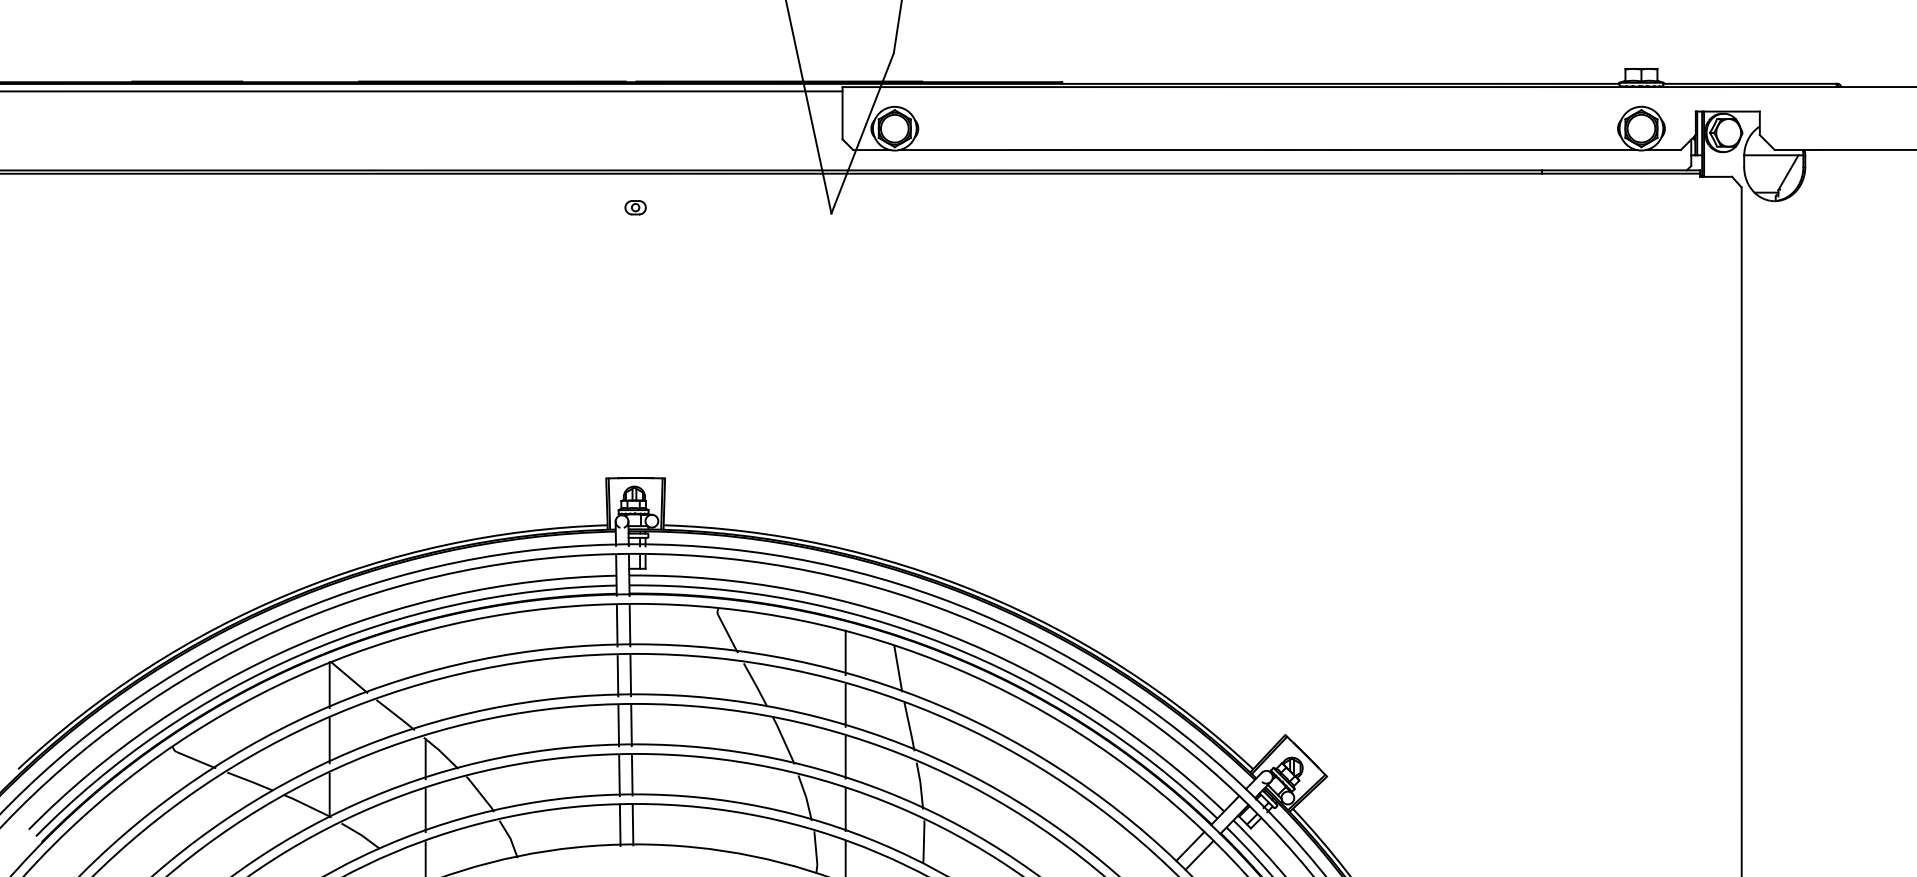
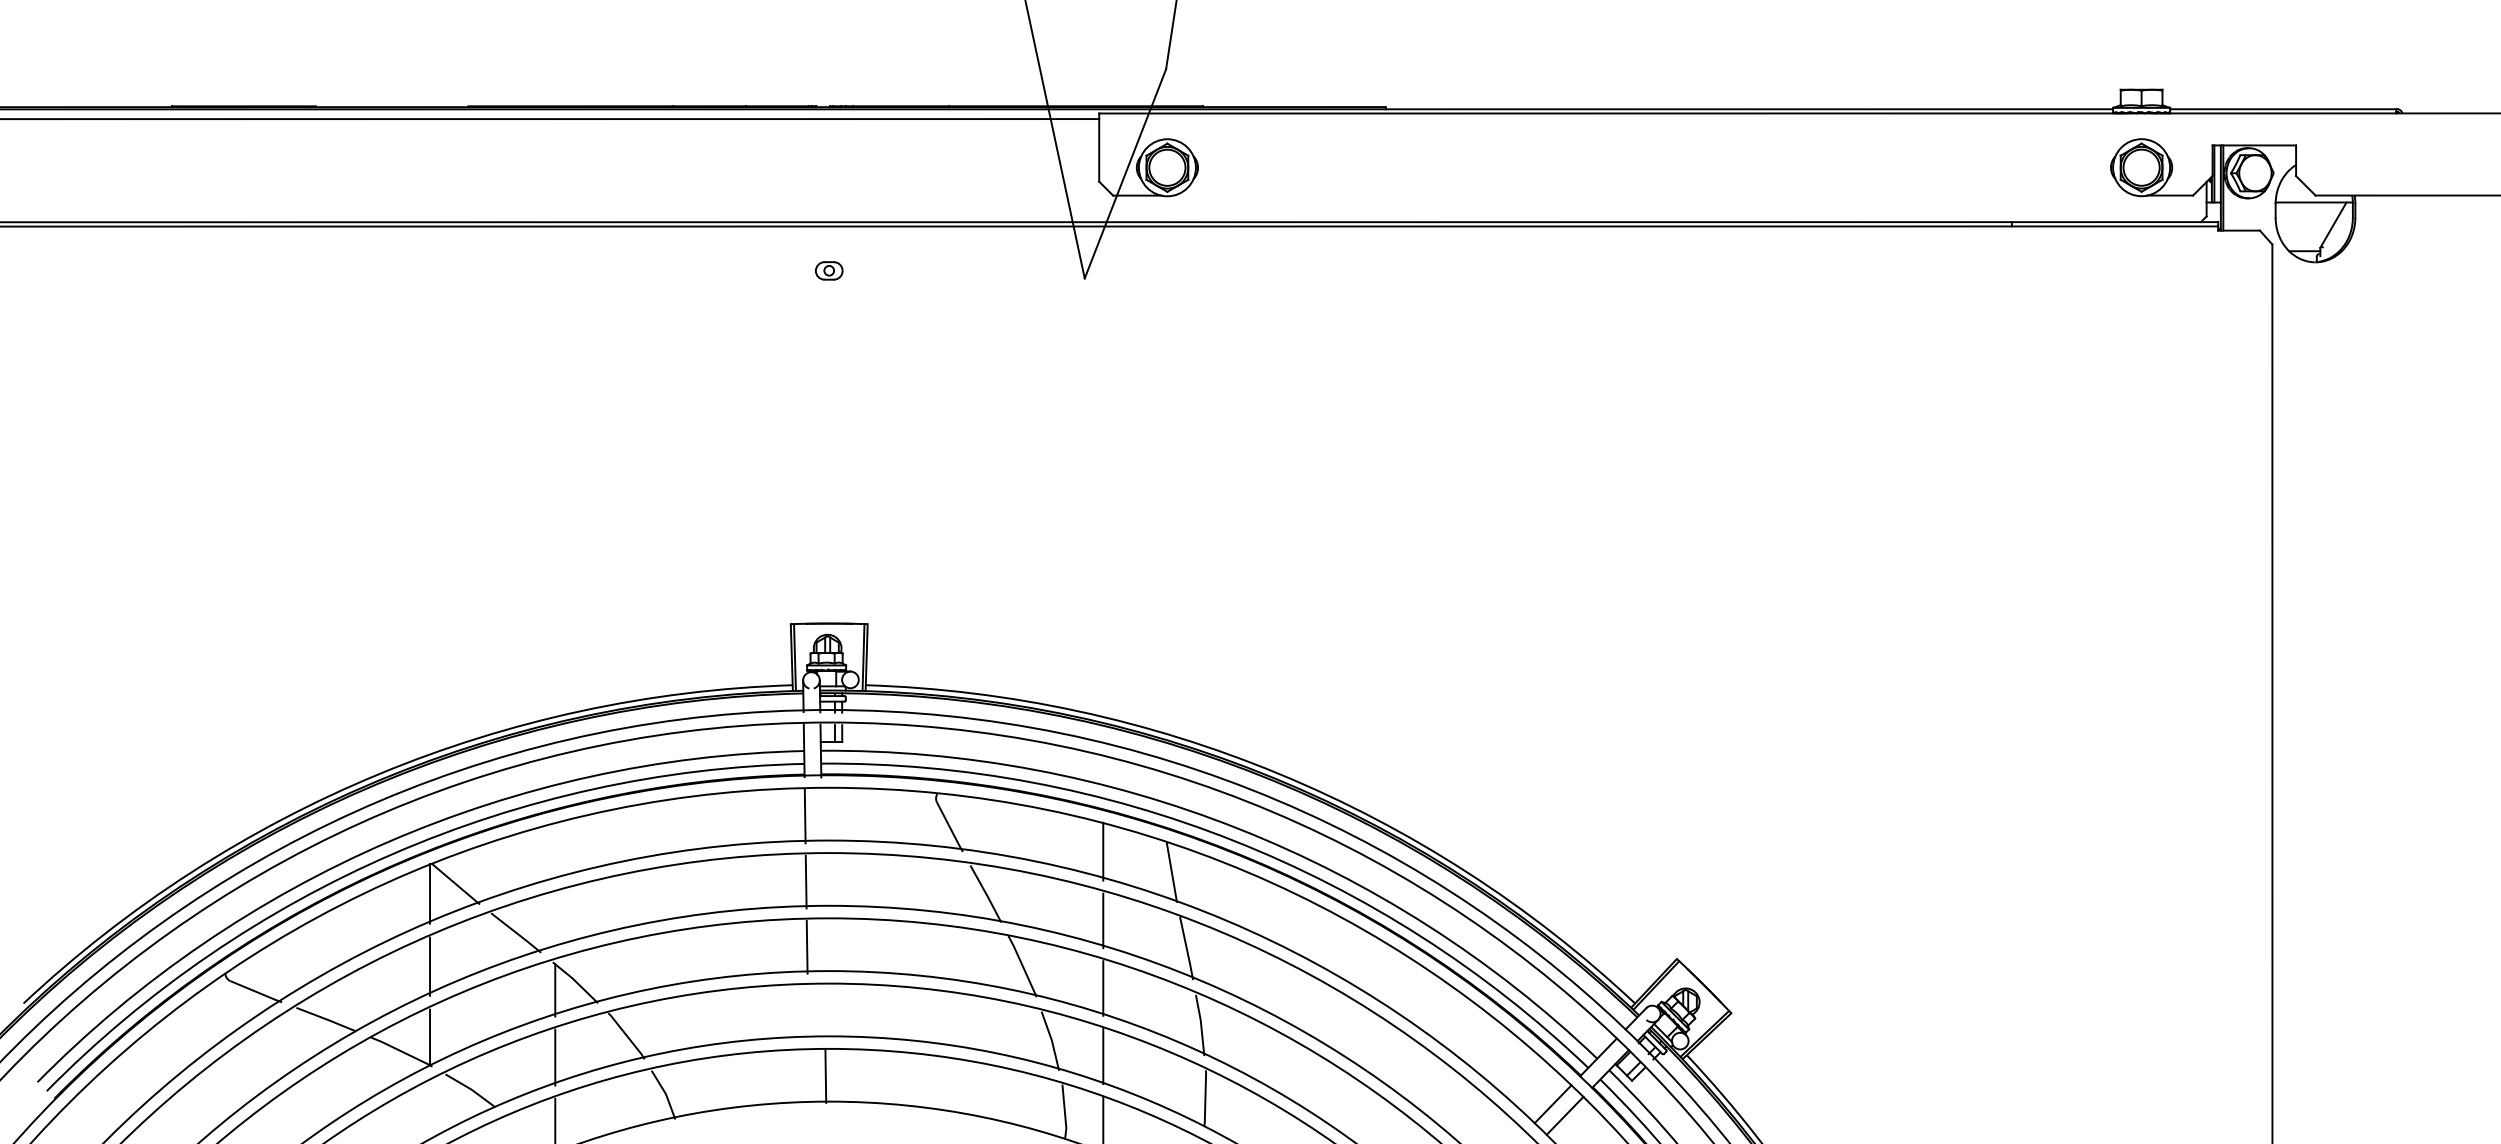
line: (1268, 149) -> (1654, 195), removed
line: (629, 625) -> (821, 816), removed
line: (630, 675) -> (822, 881), removed
line: (631, 725) -> (823, 946), removed
line: (632, 775) -> (824, 1011), removed
line: (618, 776) -> (807, 1012), removed
line: (619, 825) -> (808, 1077), removed

